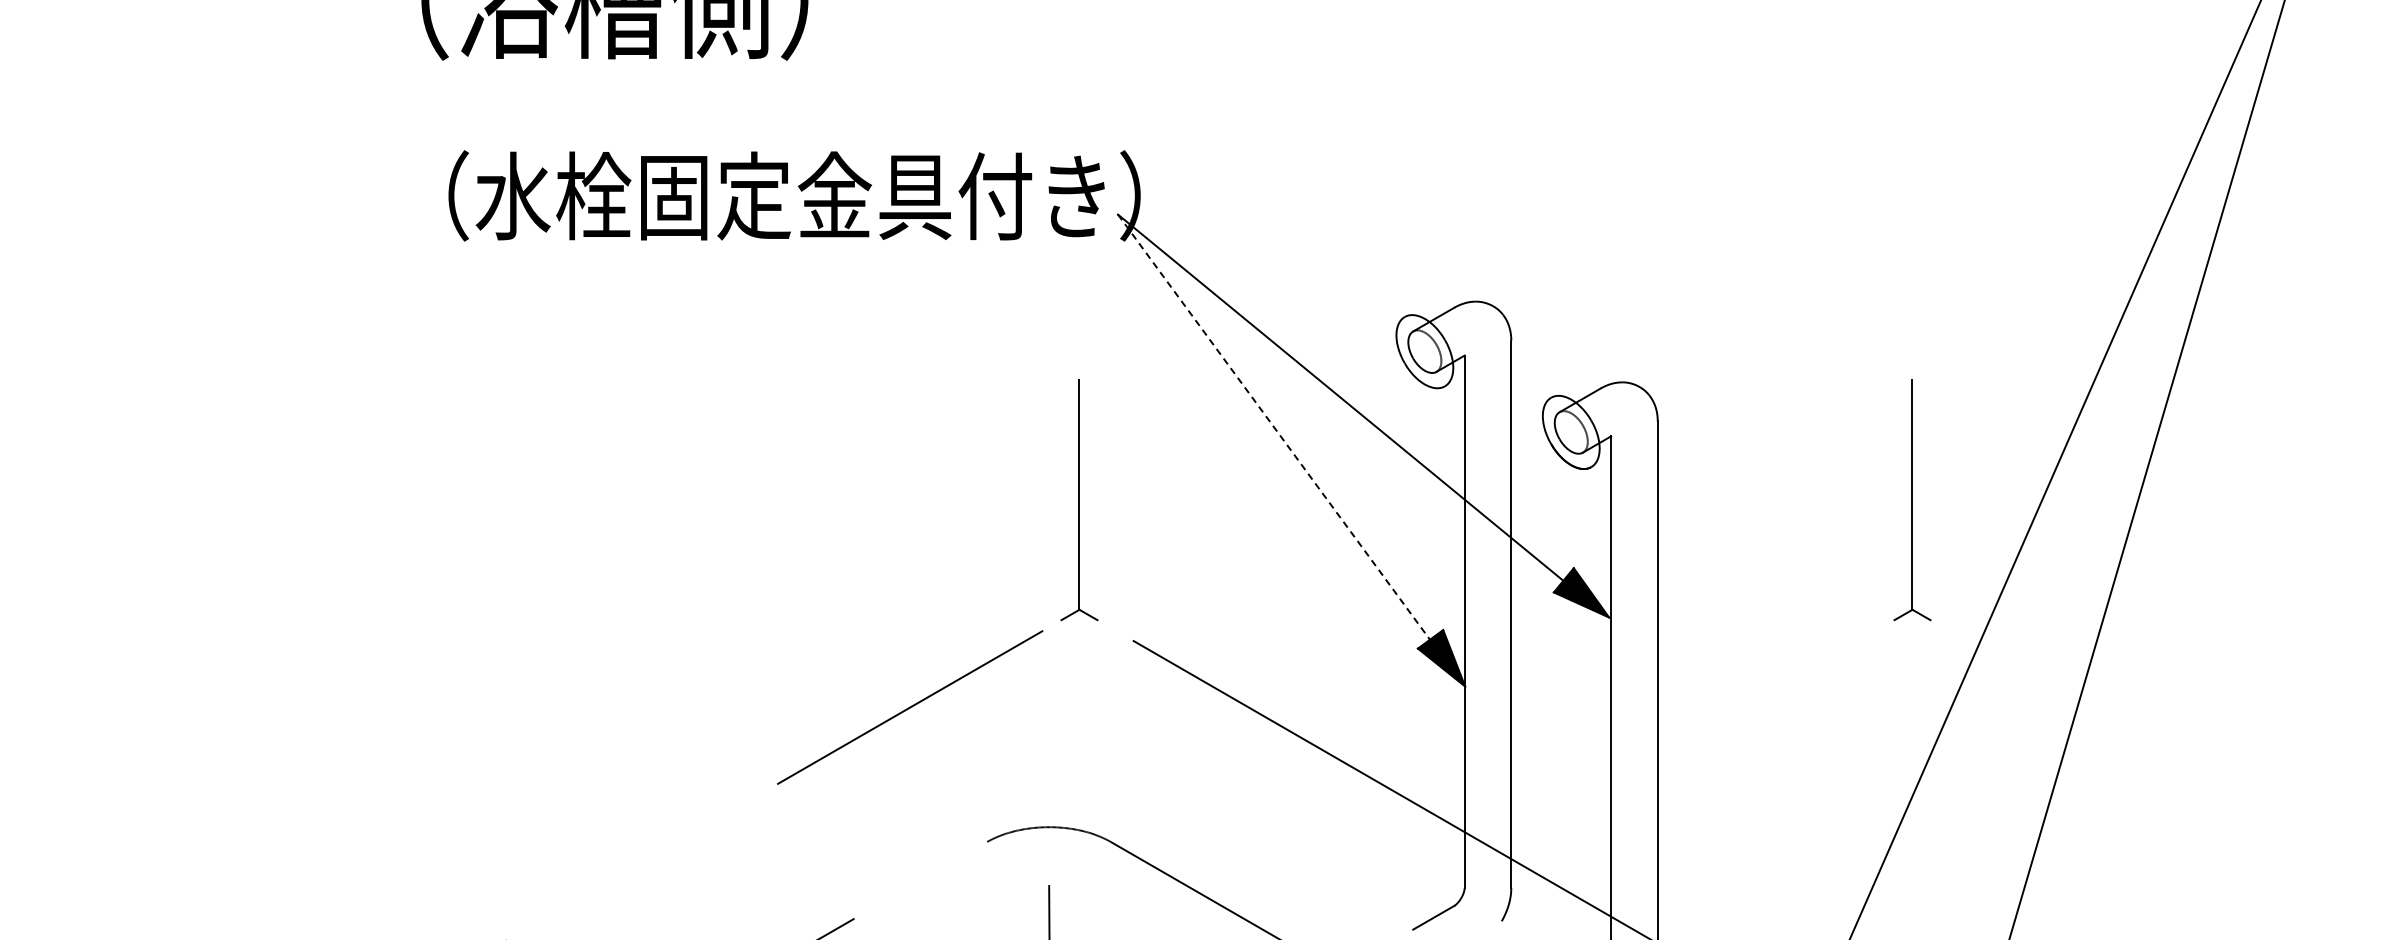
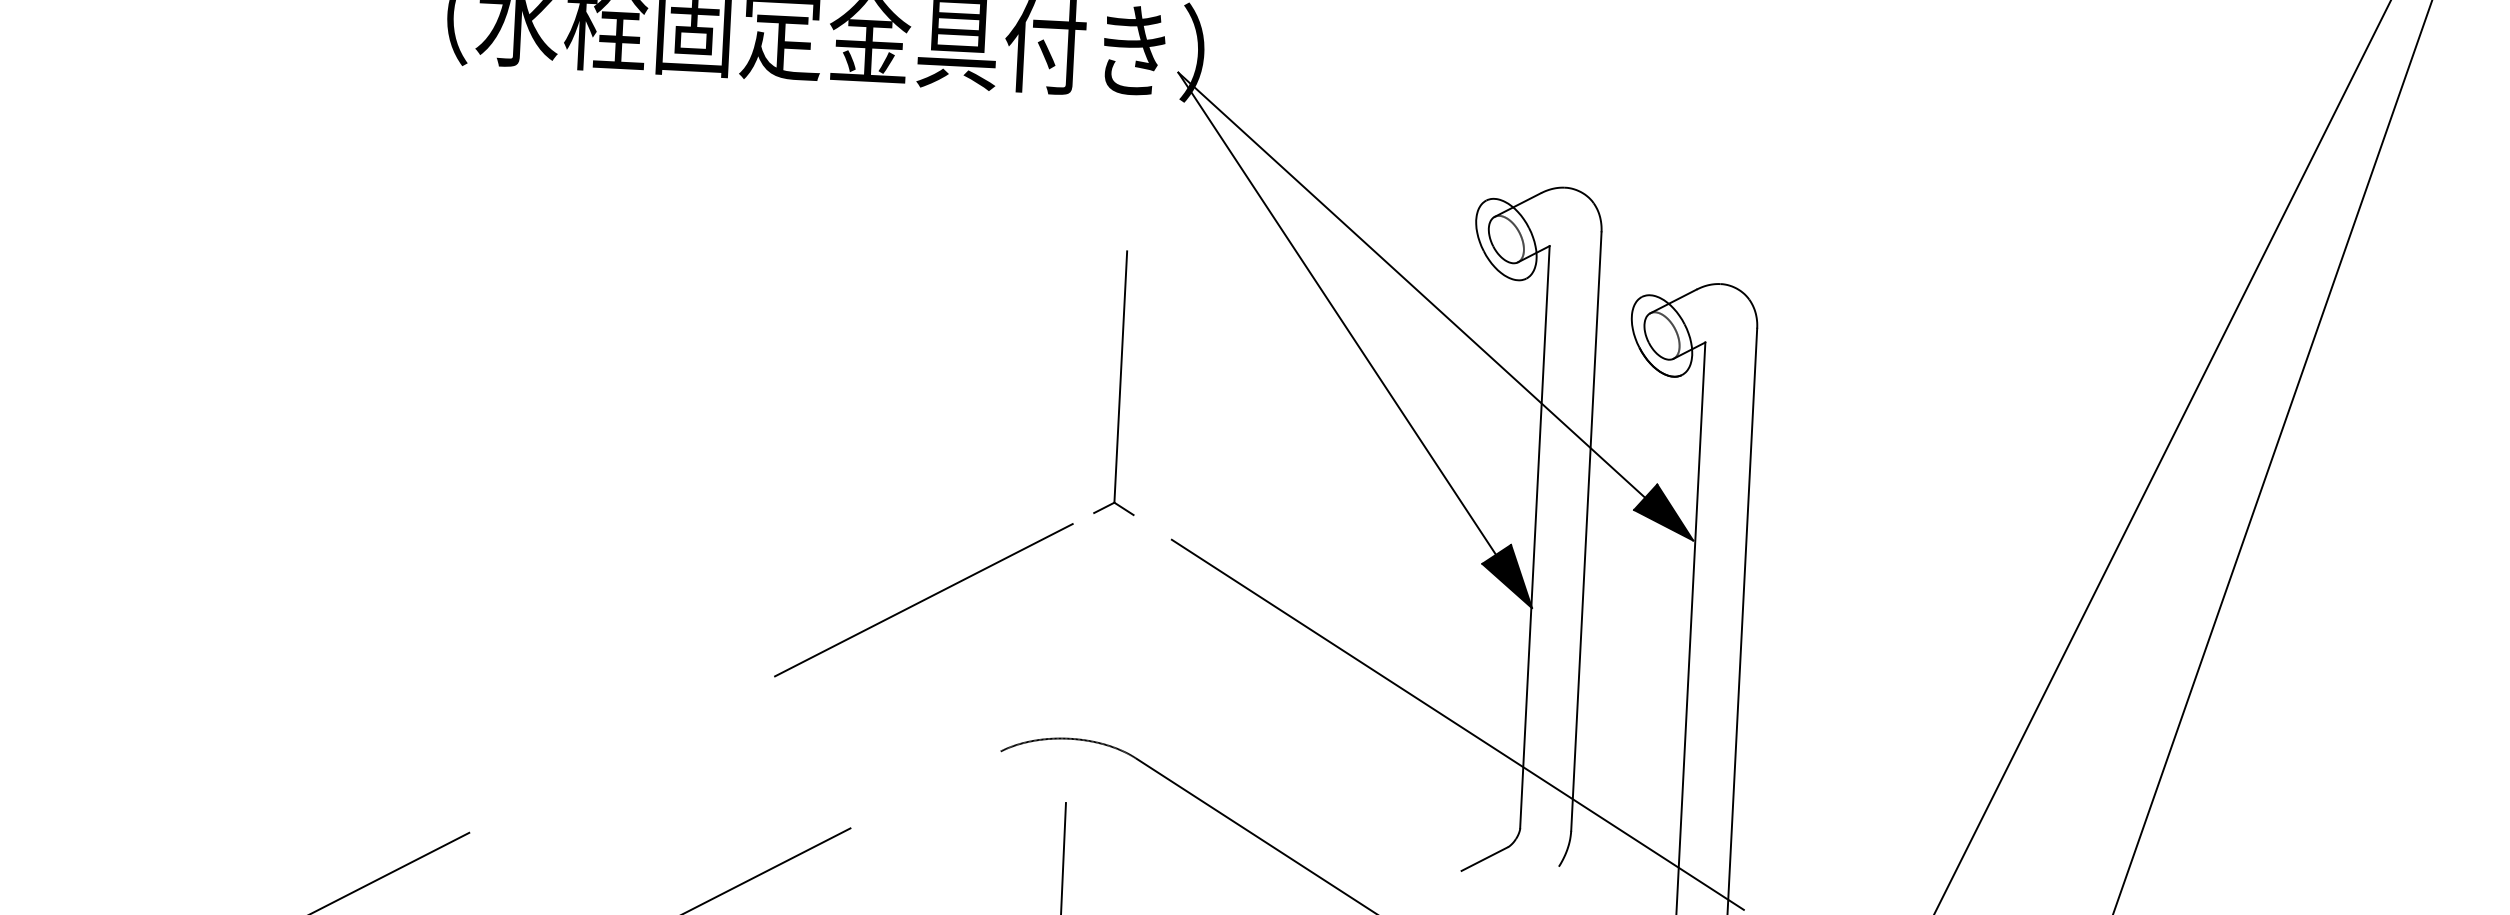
line: (1277, 431) -> (1340, 318), dashed -> solid
part: (1912, 500) -> (2031, 429), removed

